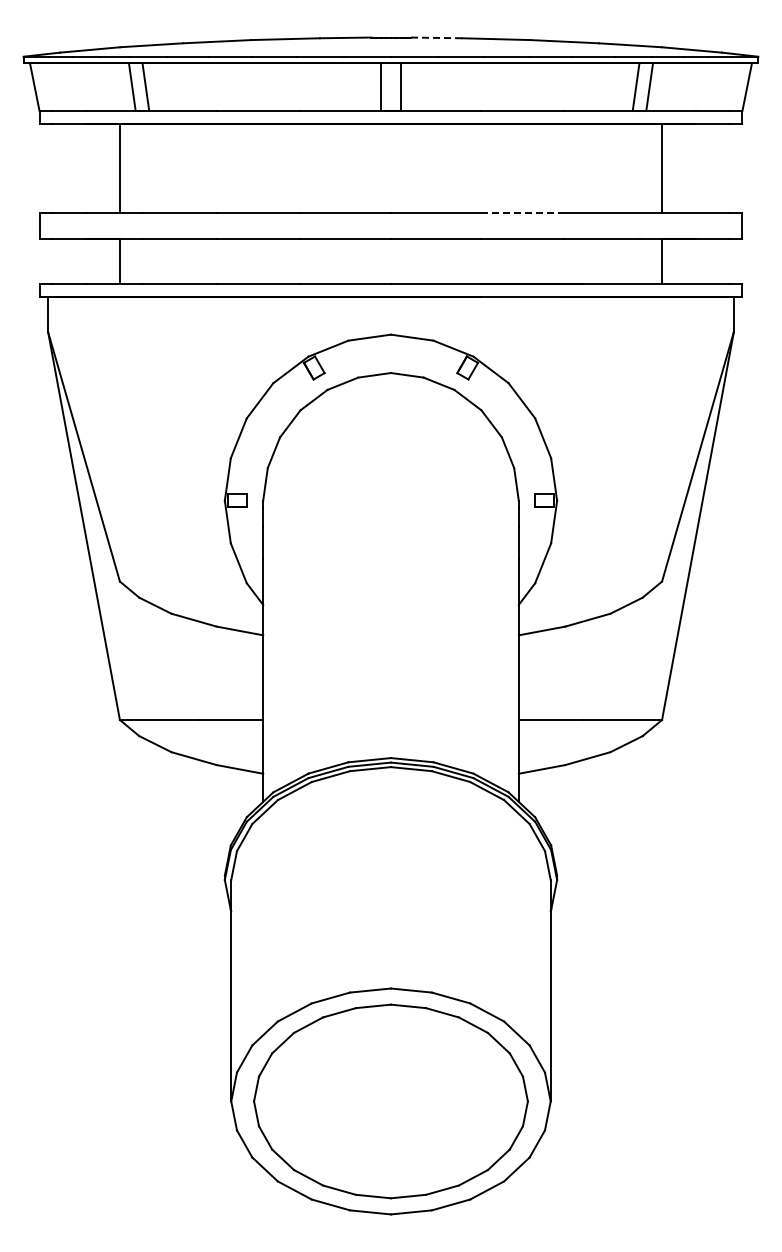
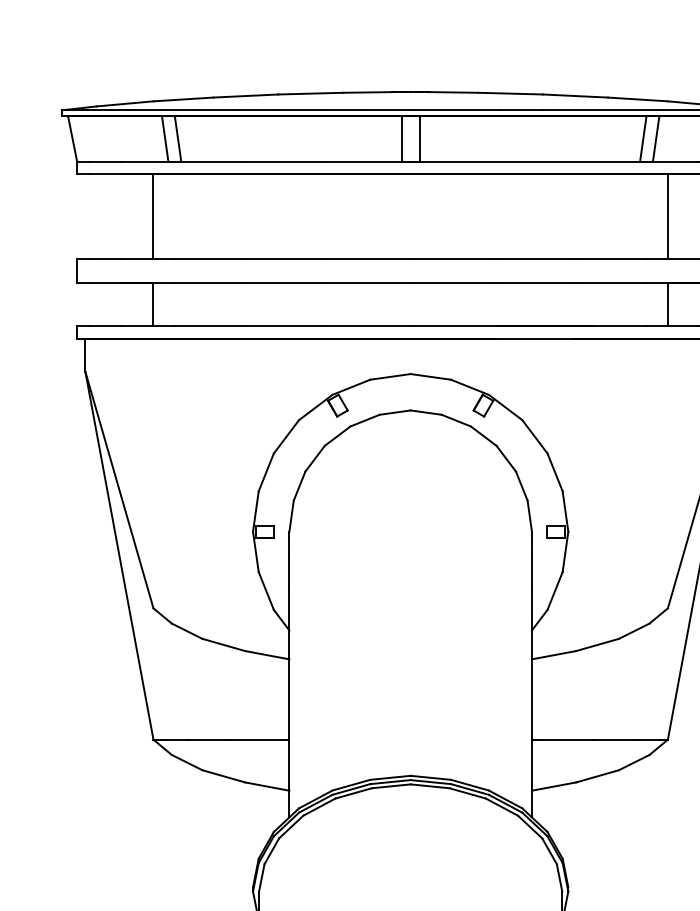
line: (436, 37) -> (453, 92), dashed -> solid
line: (523, 213) -> (536, 259), dashed -> solid

